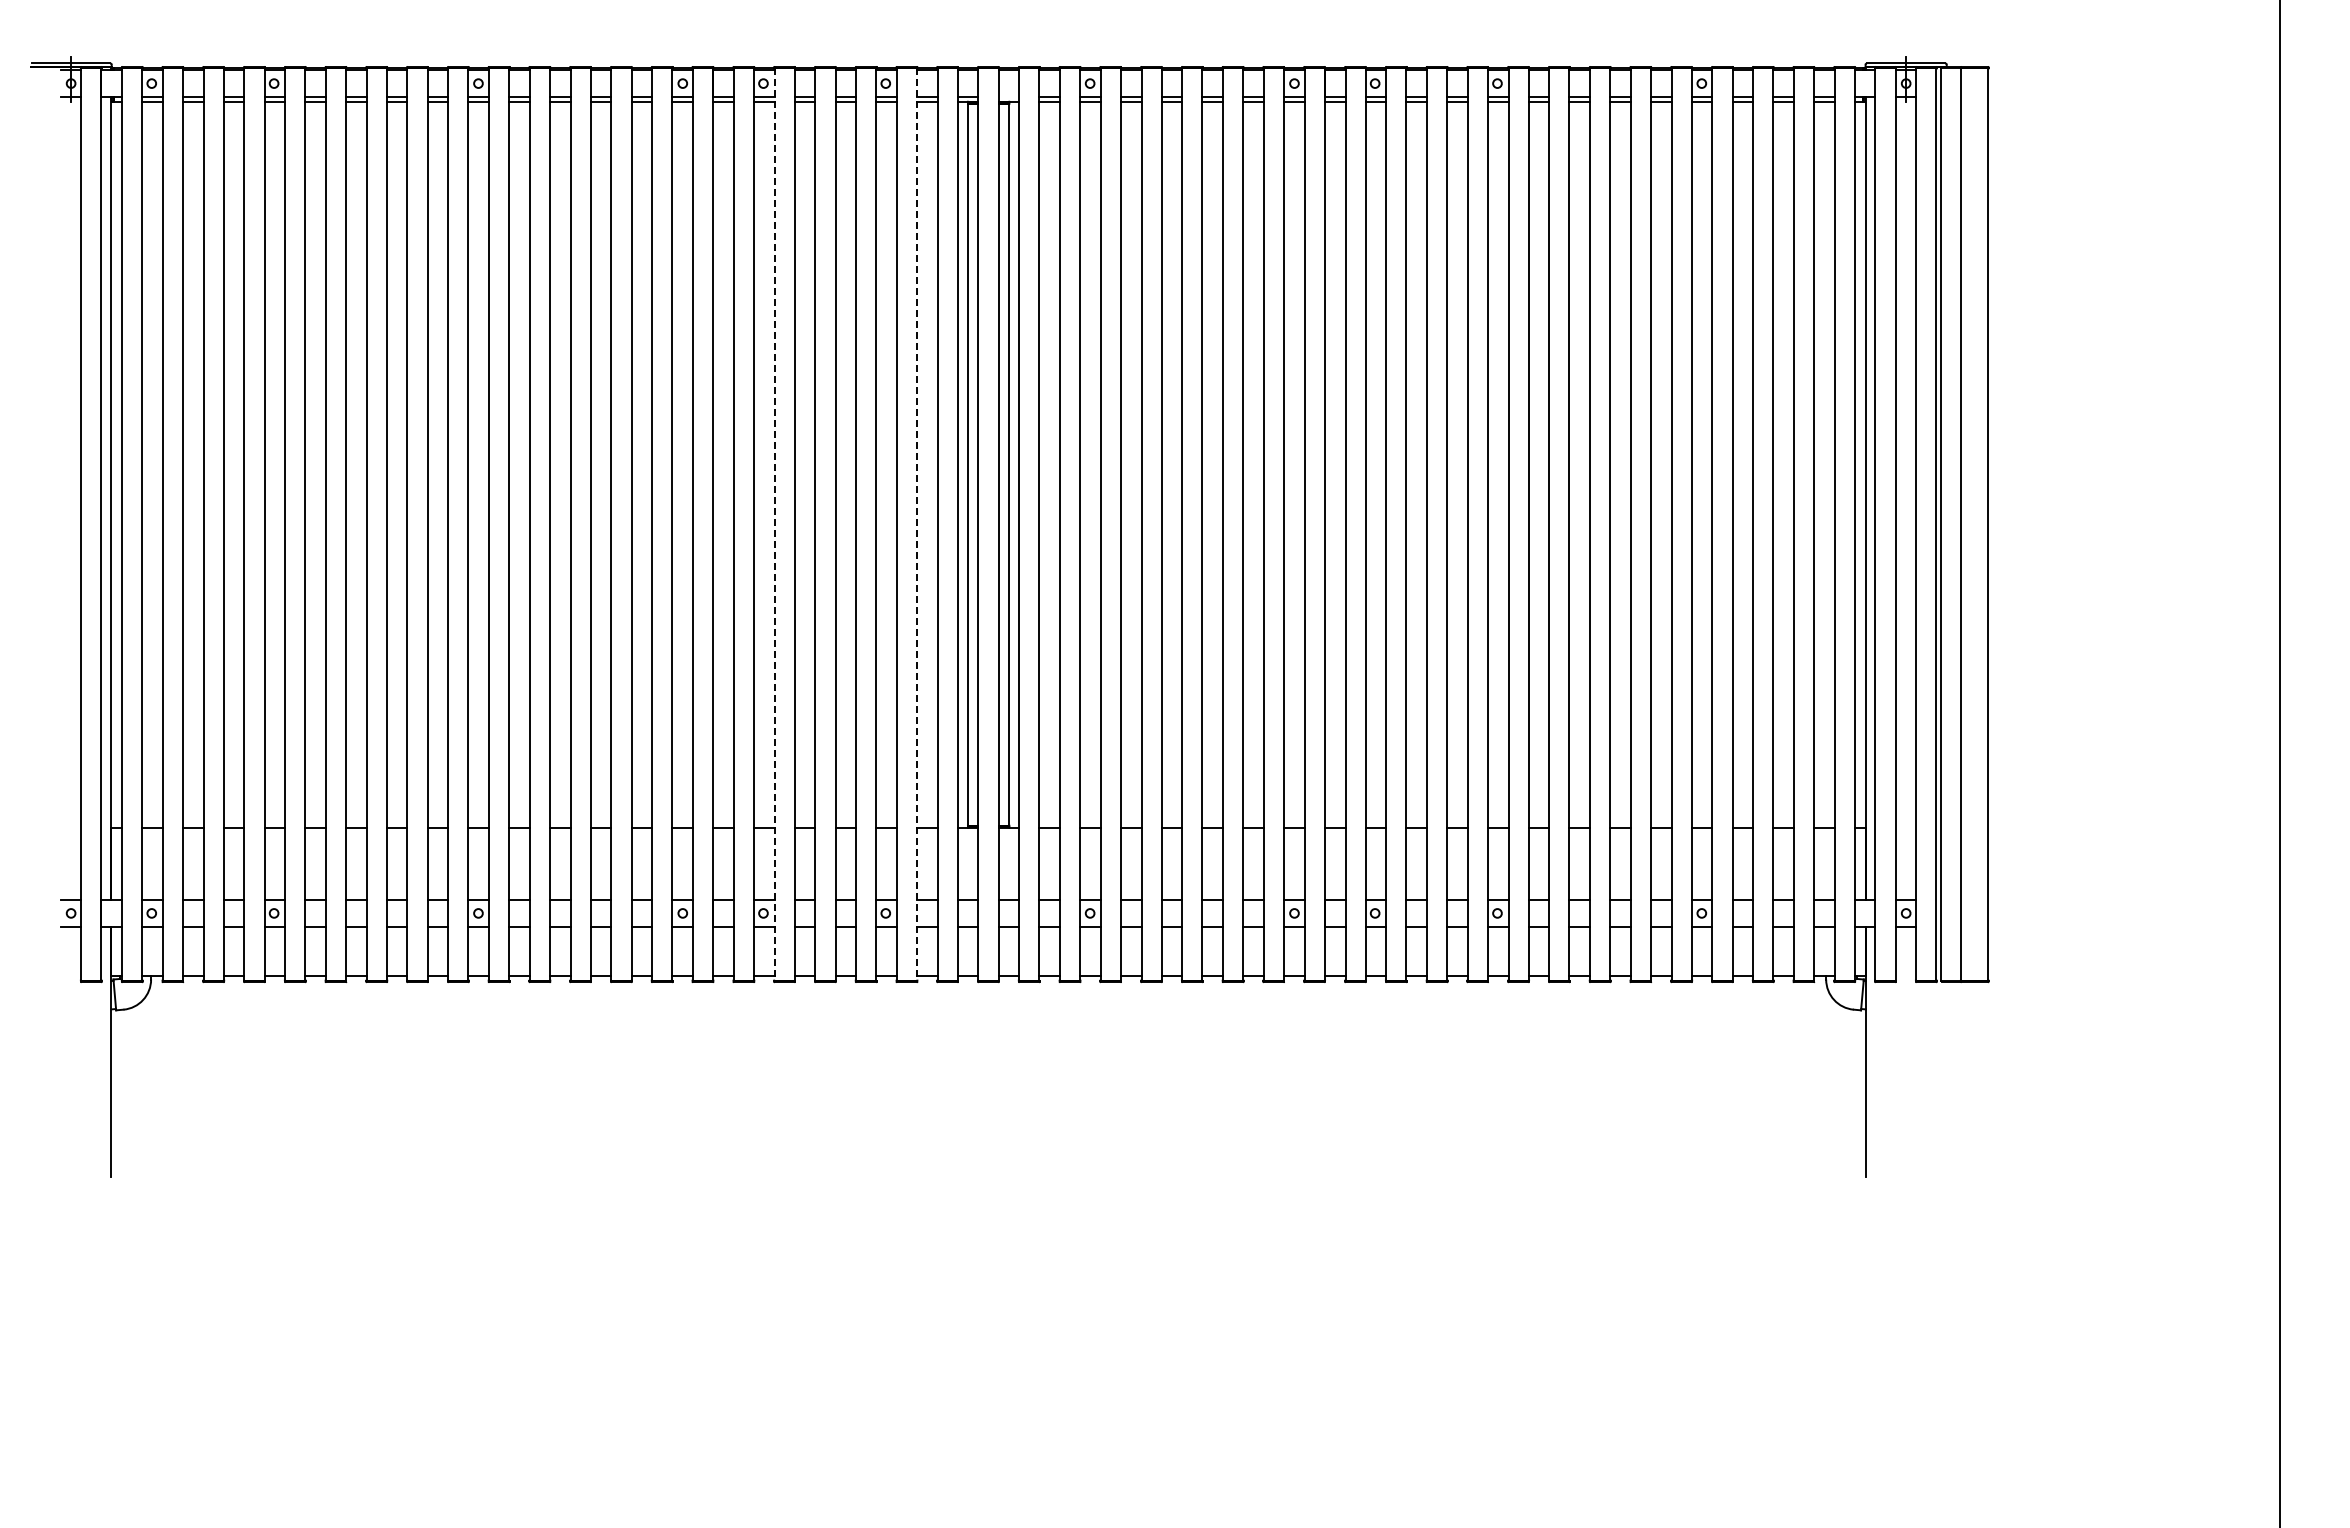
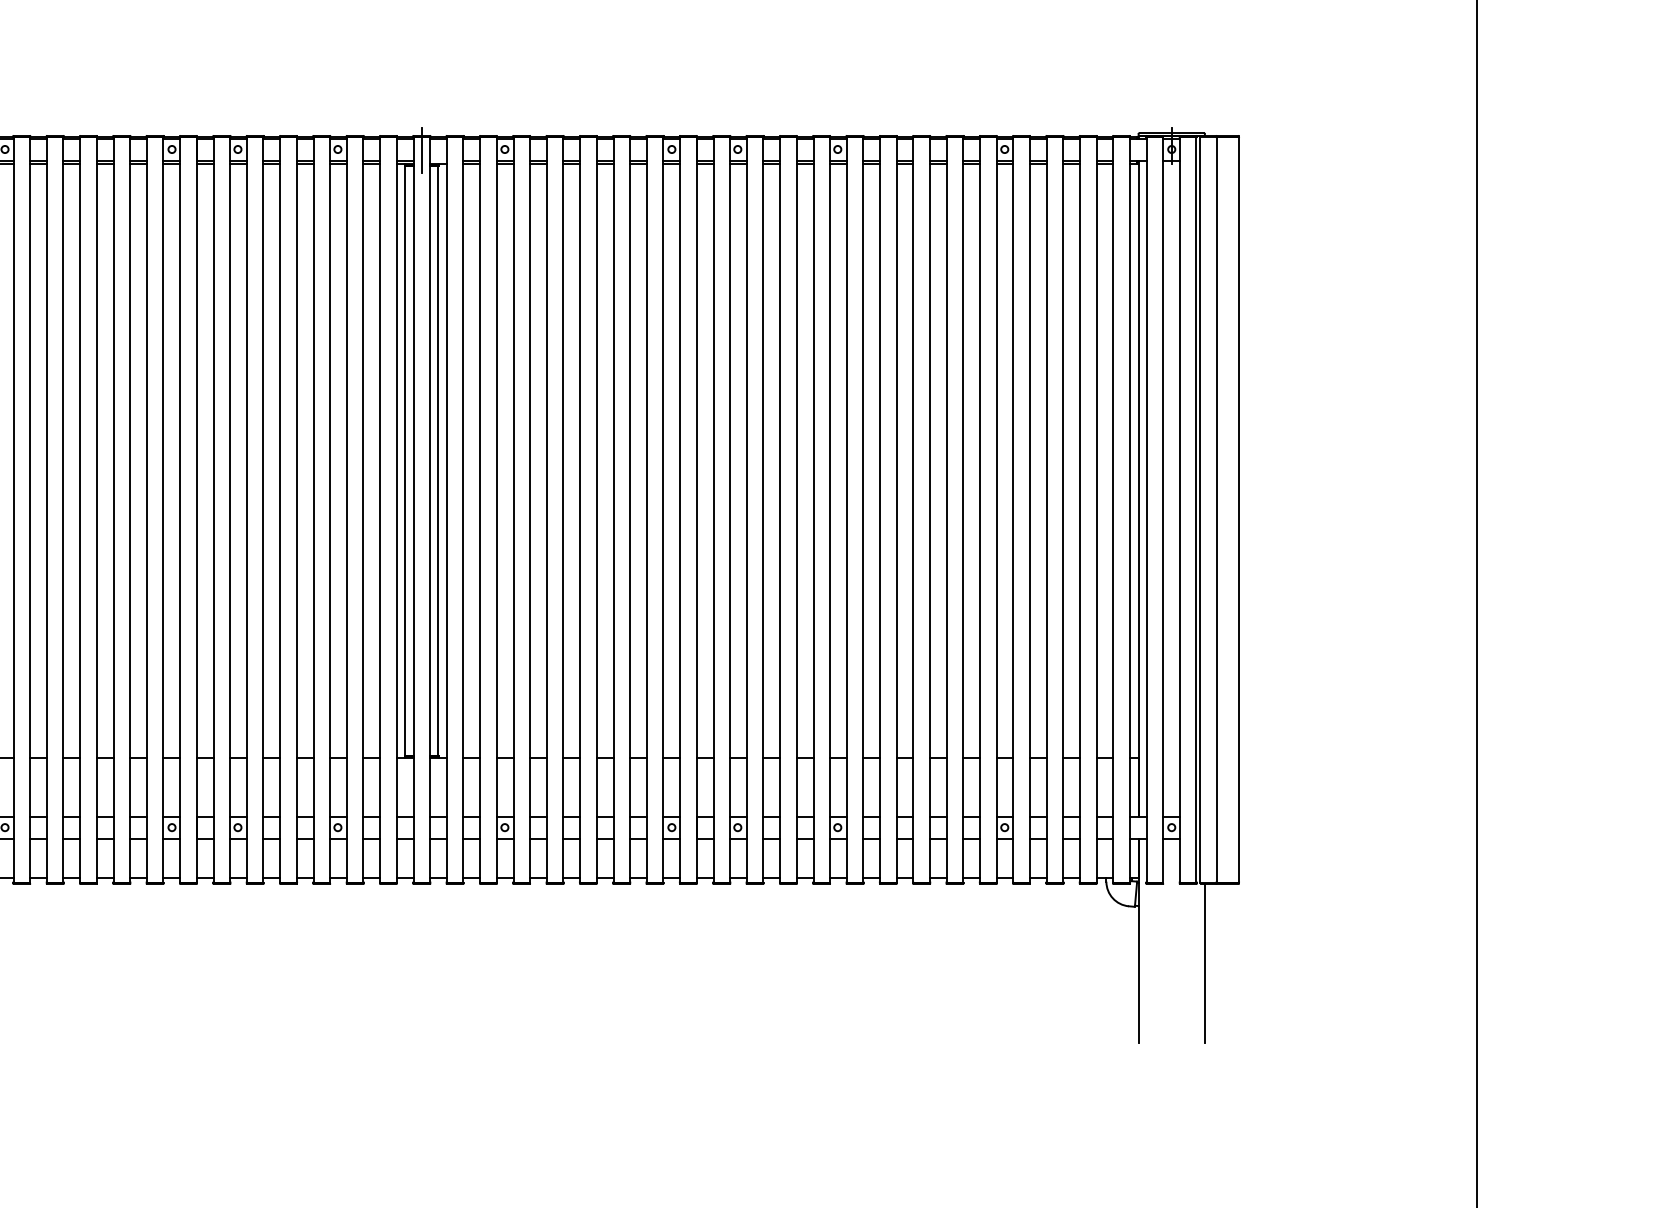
line: (988, 84) -> (421, 150), added
line: (774, 525) -> (246, 510), dashed -> solid
line: (917, 525) -> (363, 510), dashed -> solid
line: (1946, 1079) -> (1204, 963), added

